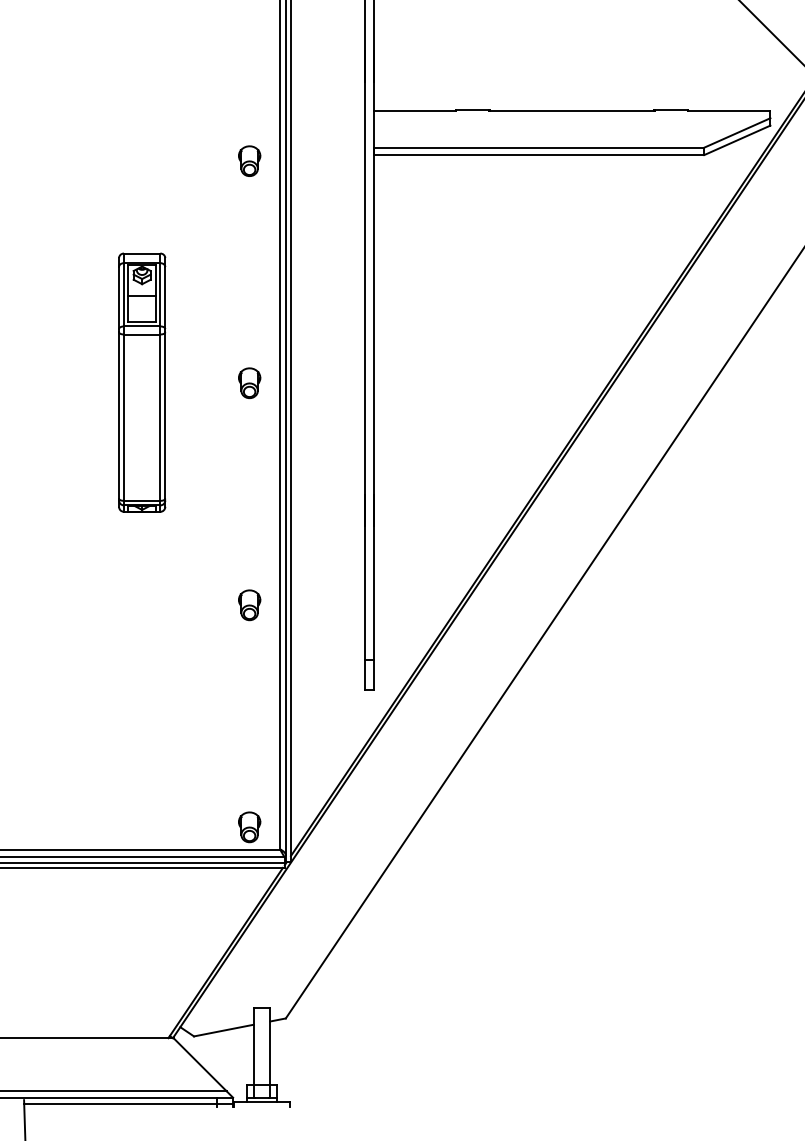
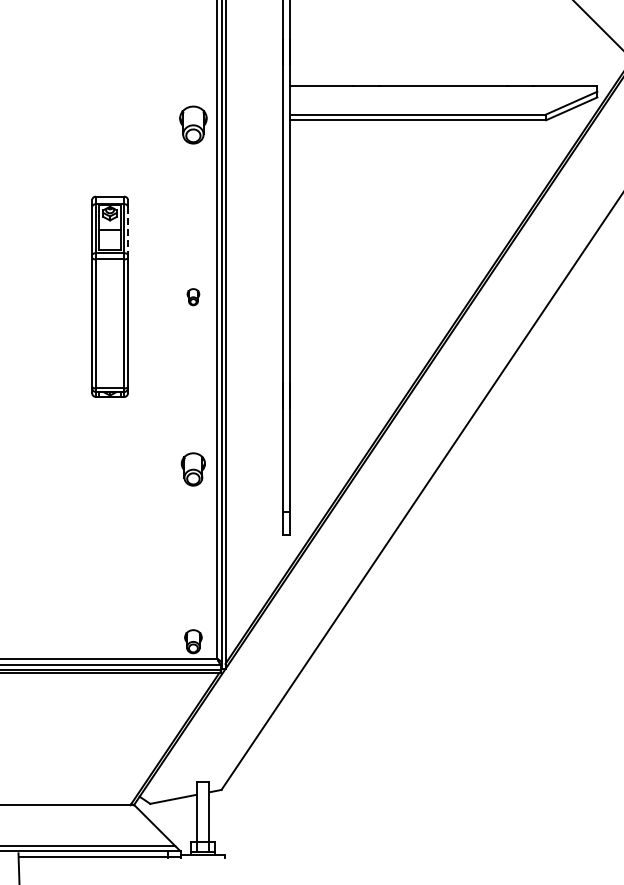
part: (249, 160) -> (193, 124), size x1.6
line: (165, 298) -> (128, 231), solid -> dashed
part: (249, 382) -> (193, 296), size x0.7
part: (249, 605) -> (193, 469), size x1.4

